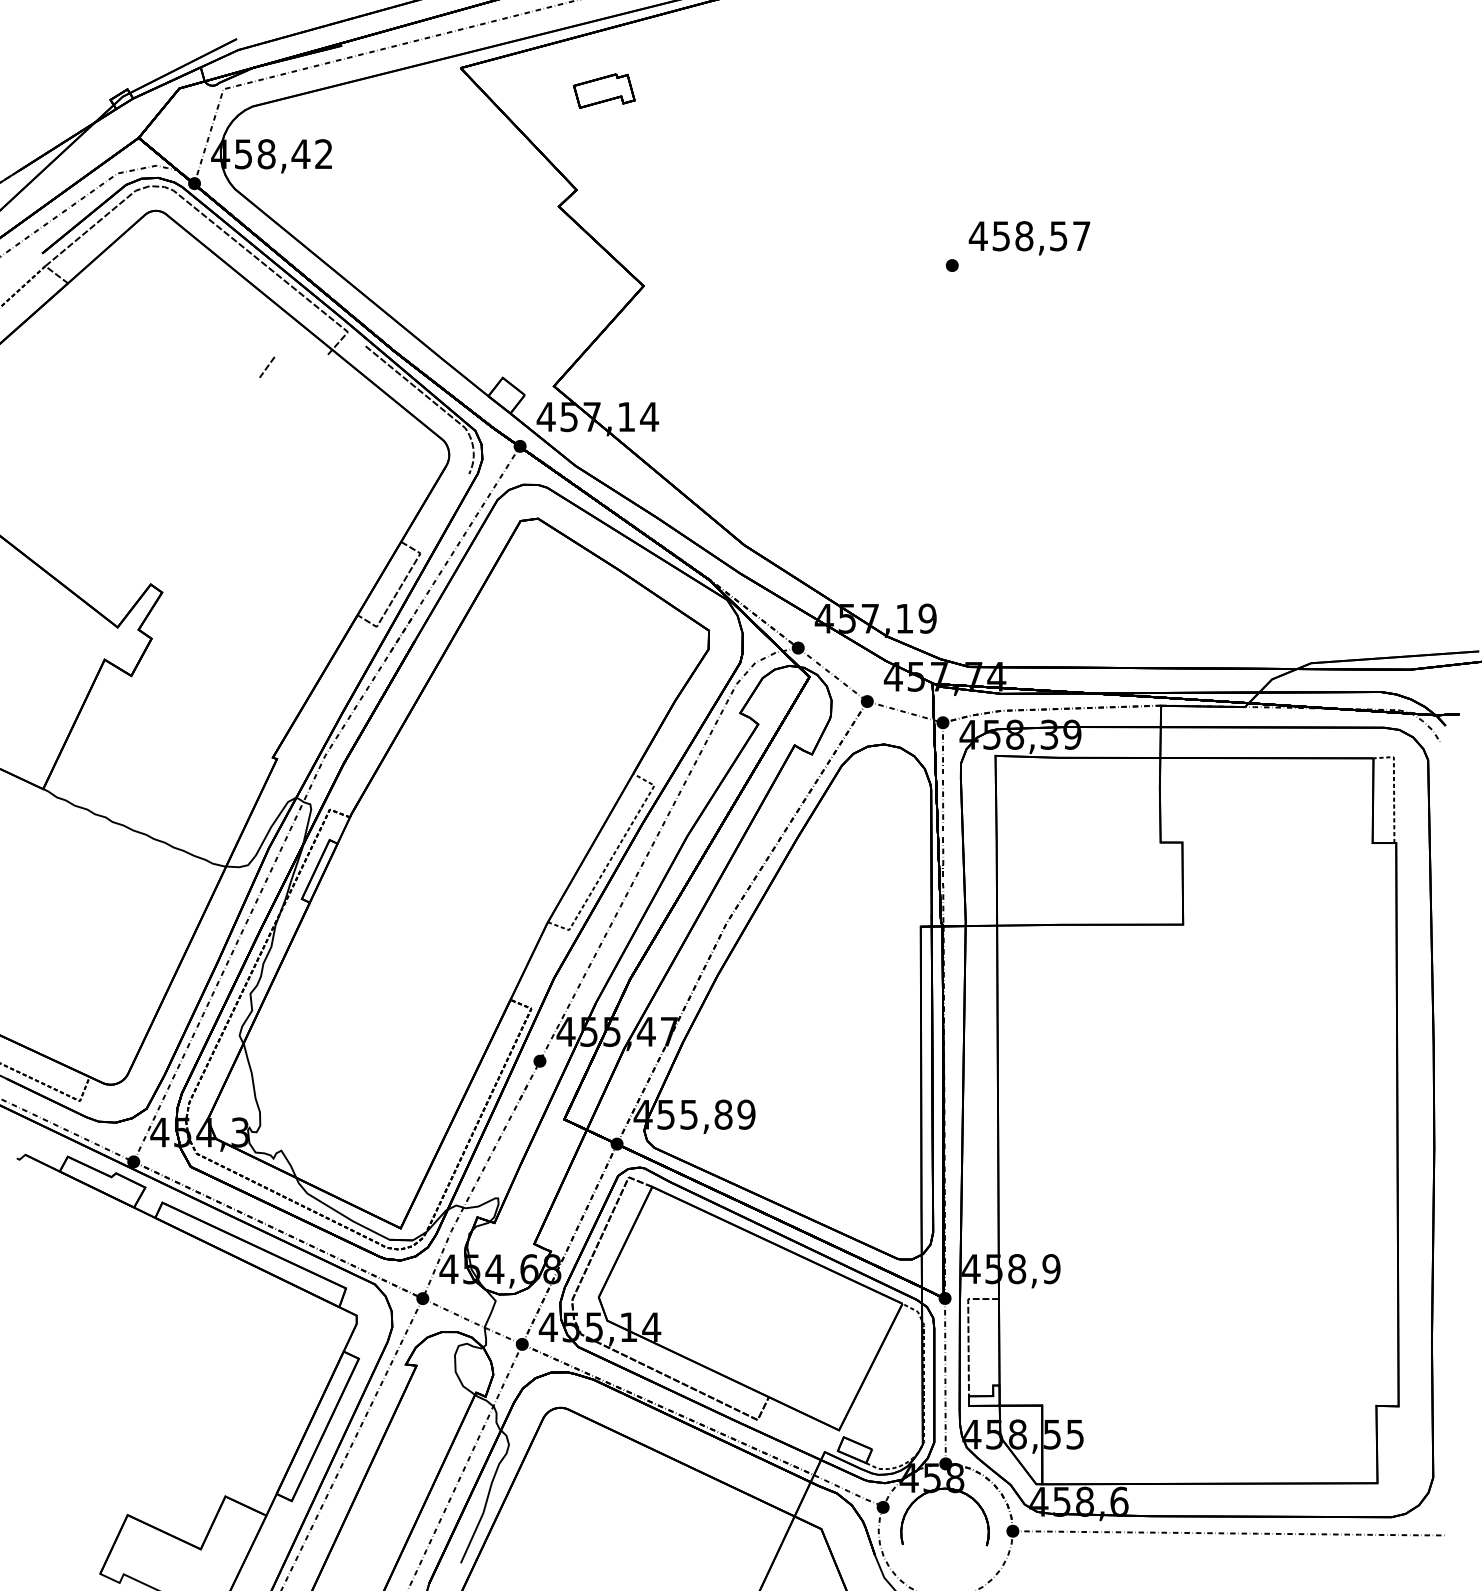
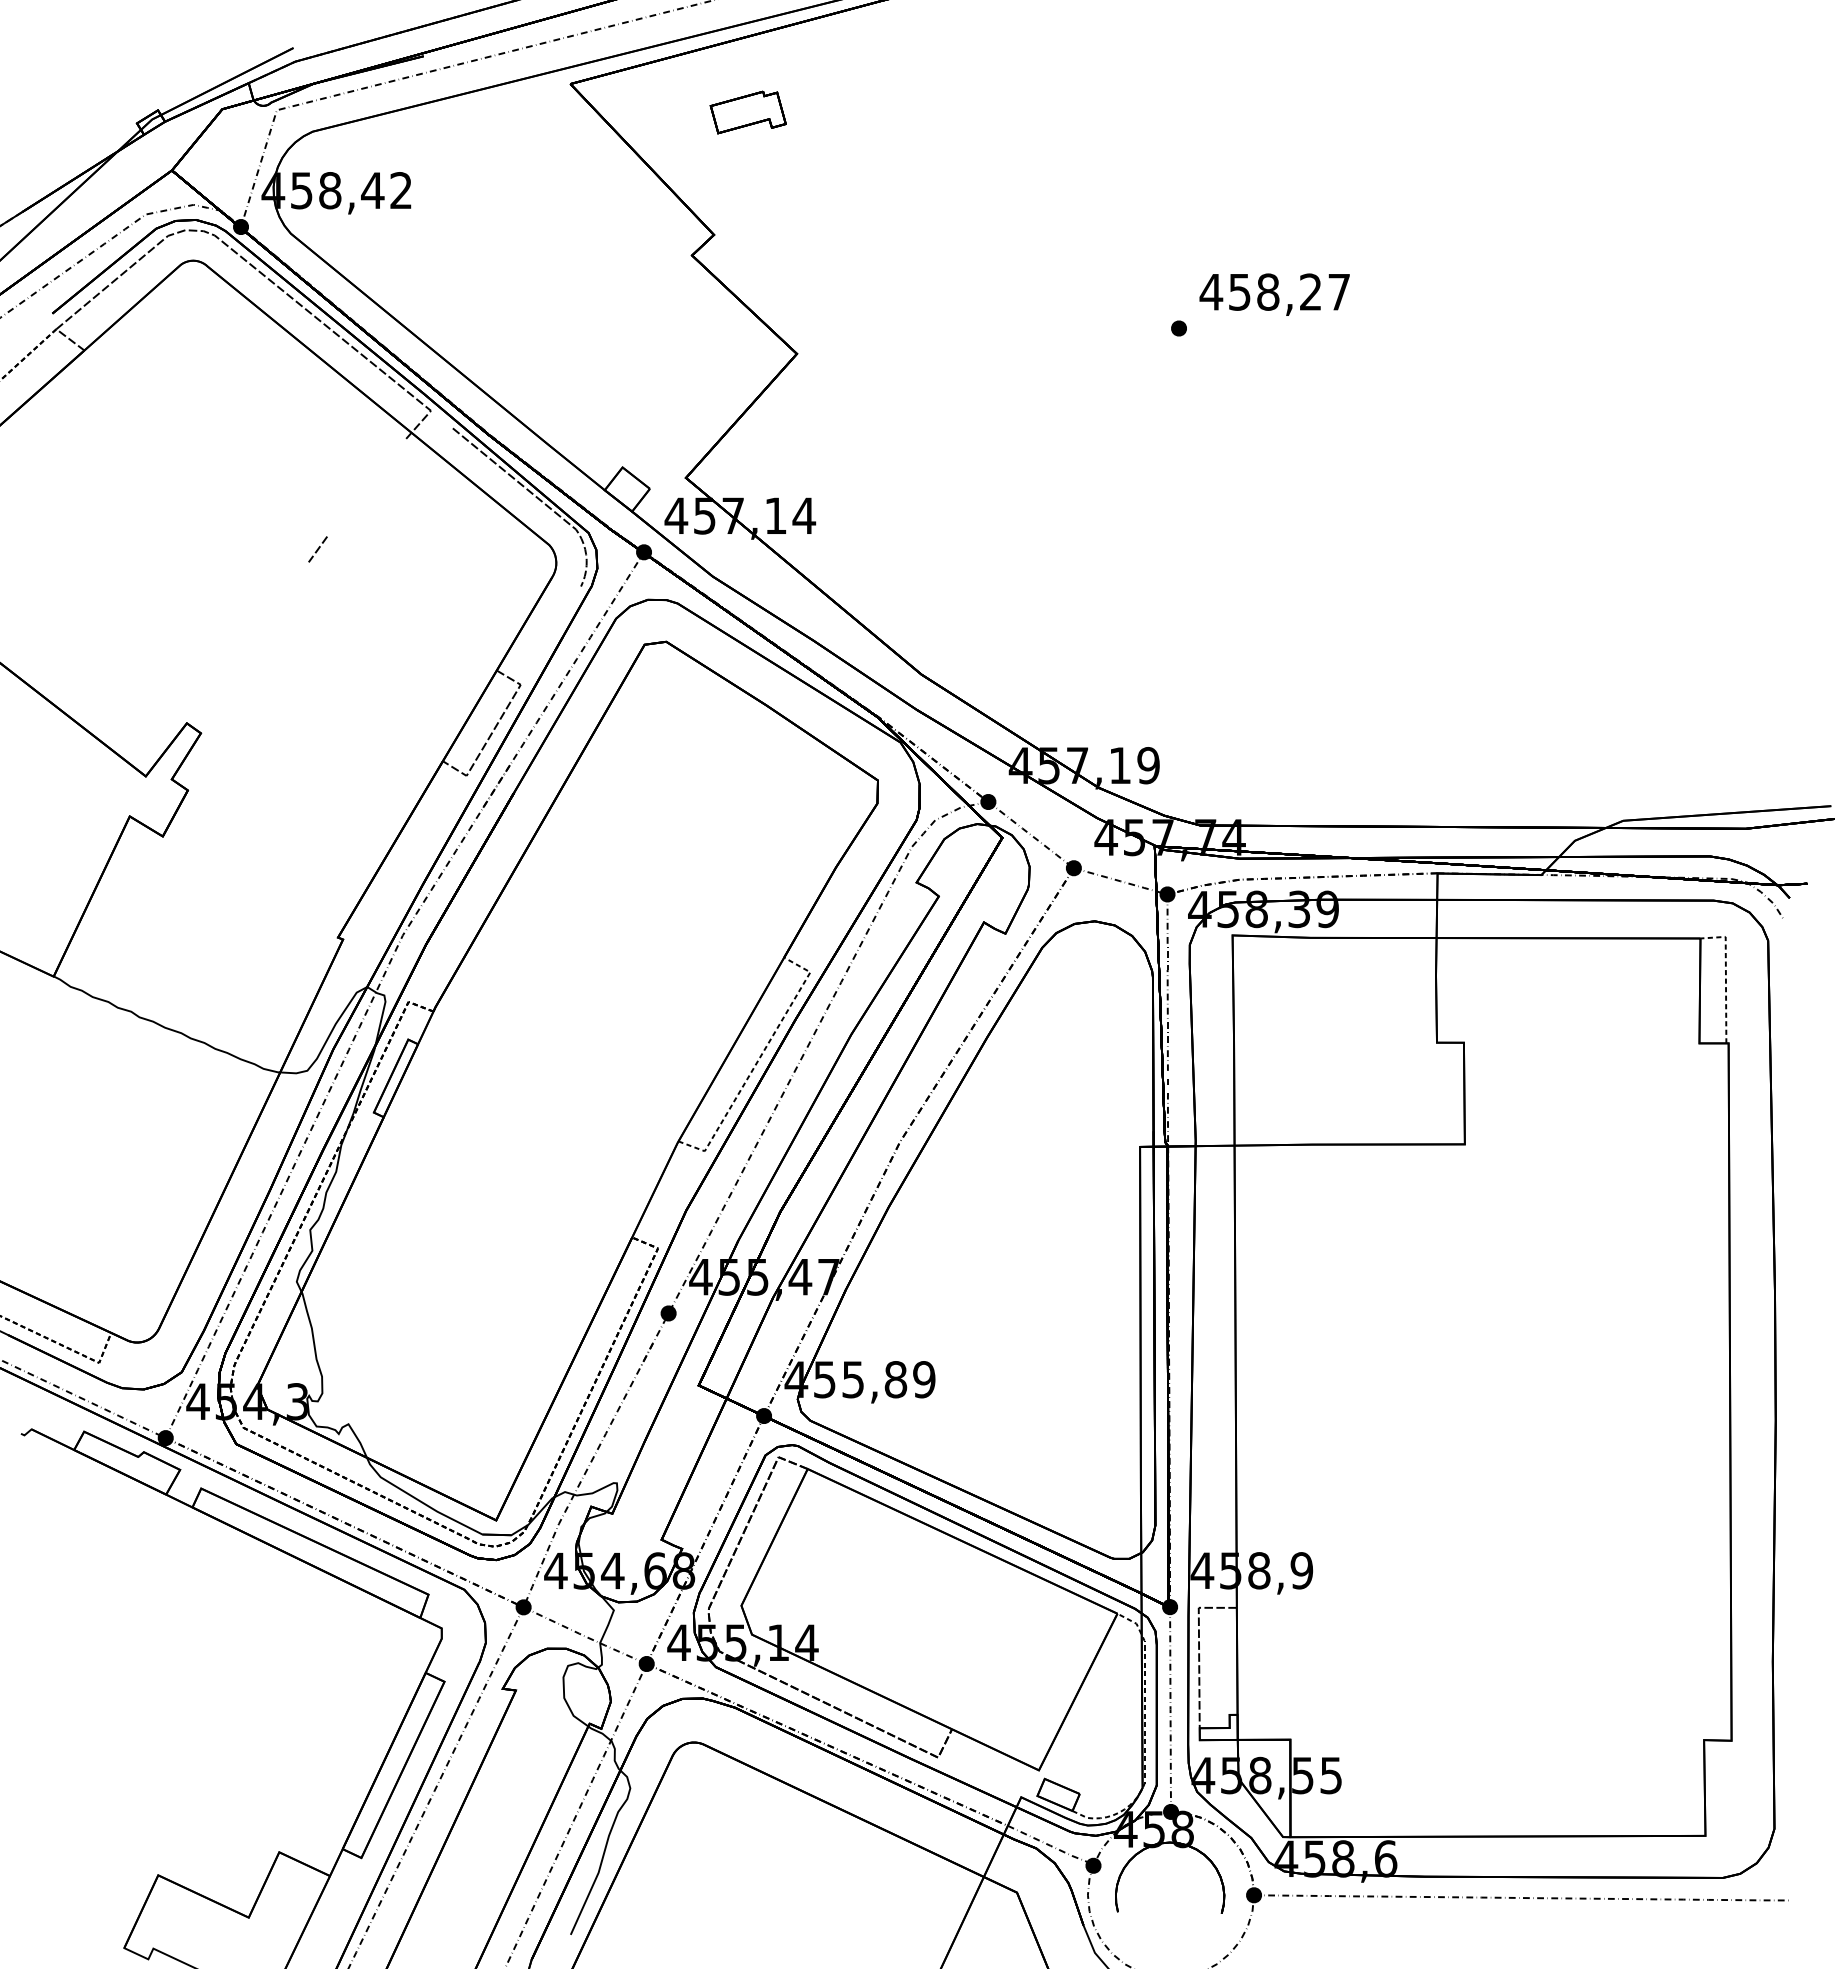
text: (1058, 235) -> (1310, 291), 458,57 -> 458,27
line: (266, 367) -> (317, 549), moved

